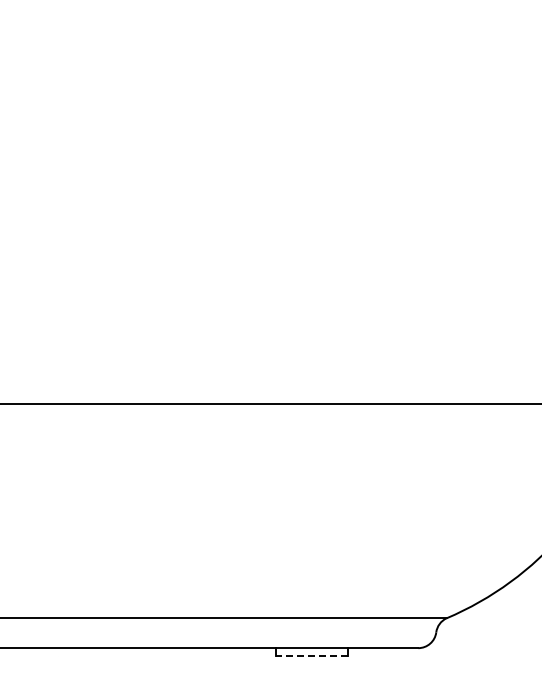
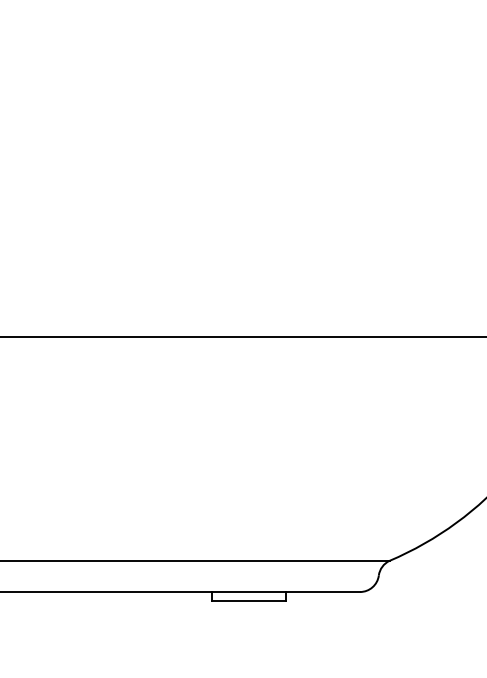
line: (312, 656) -> (249, 600), dashed -> solid

